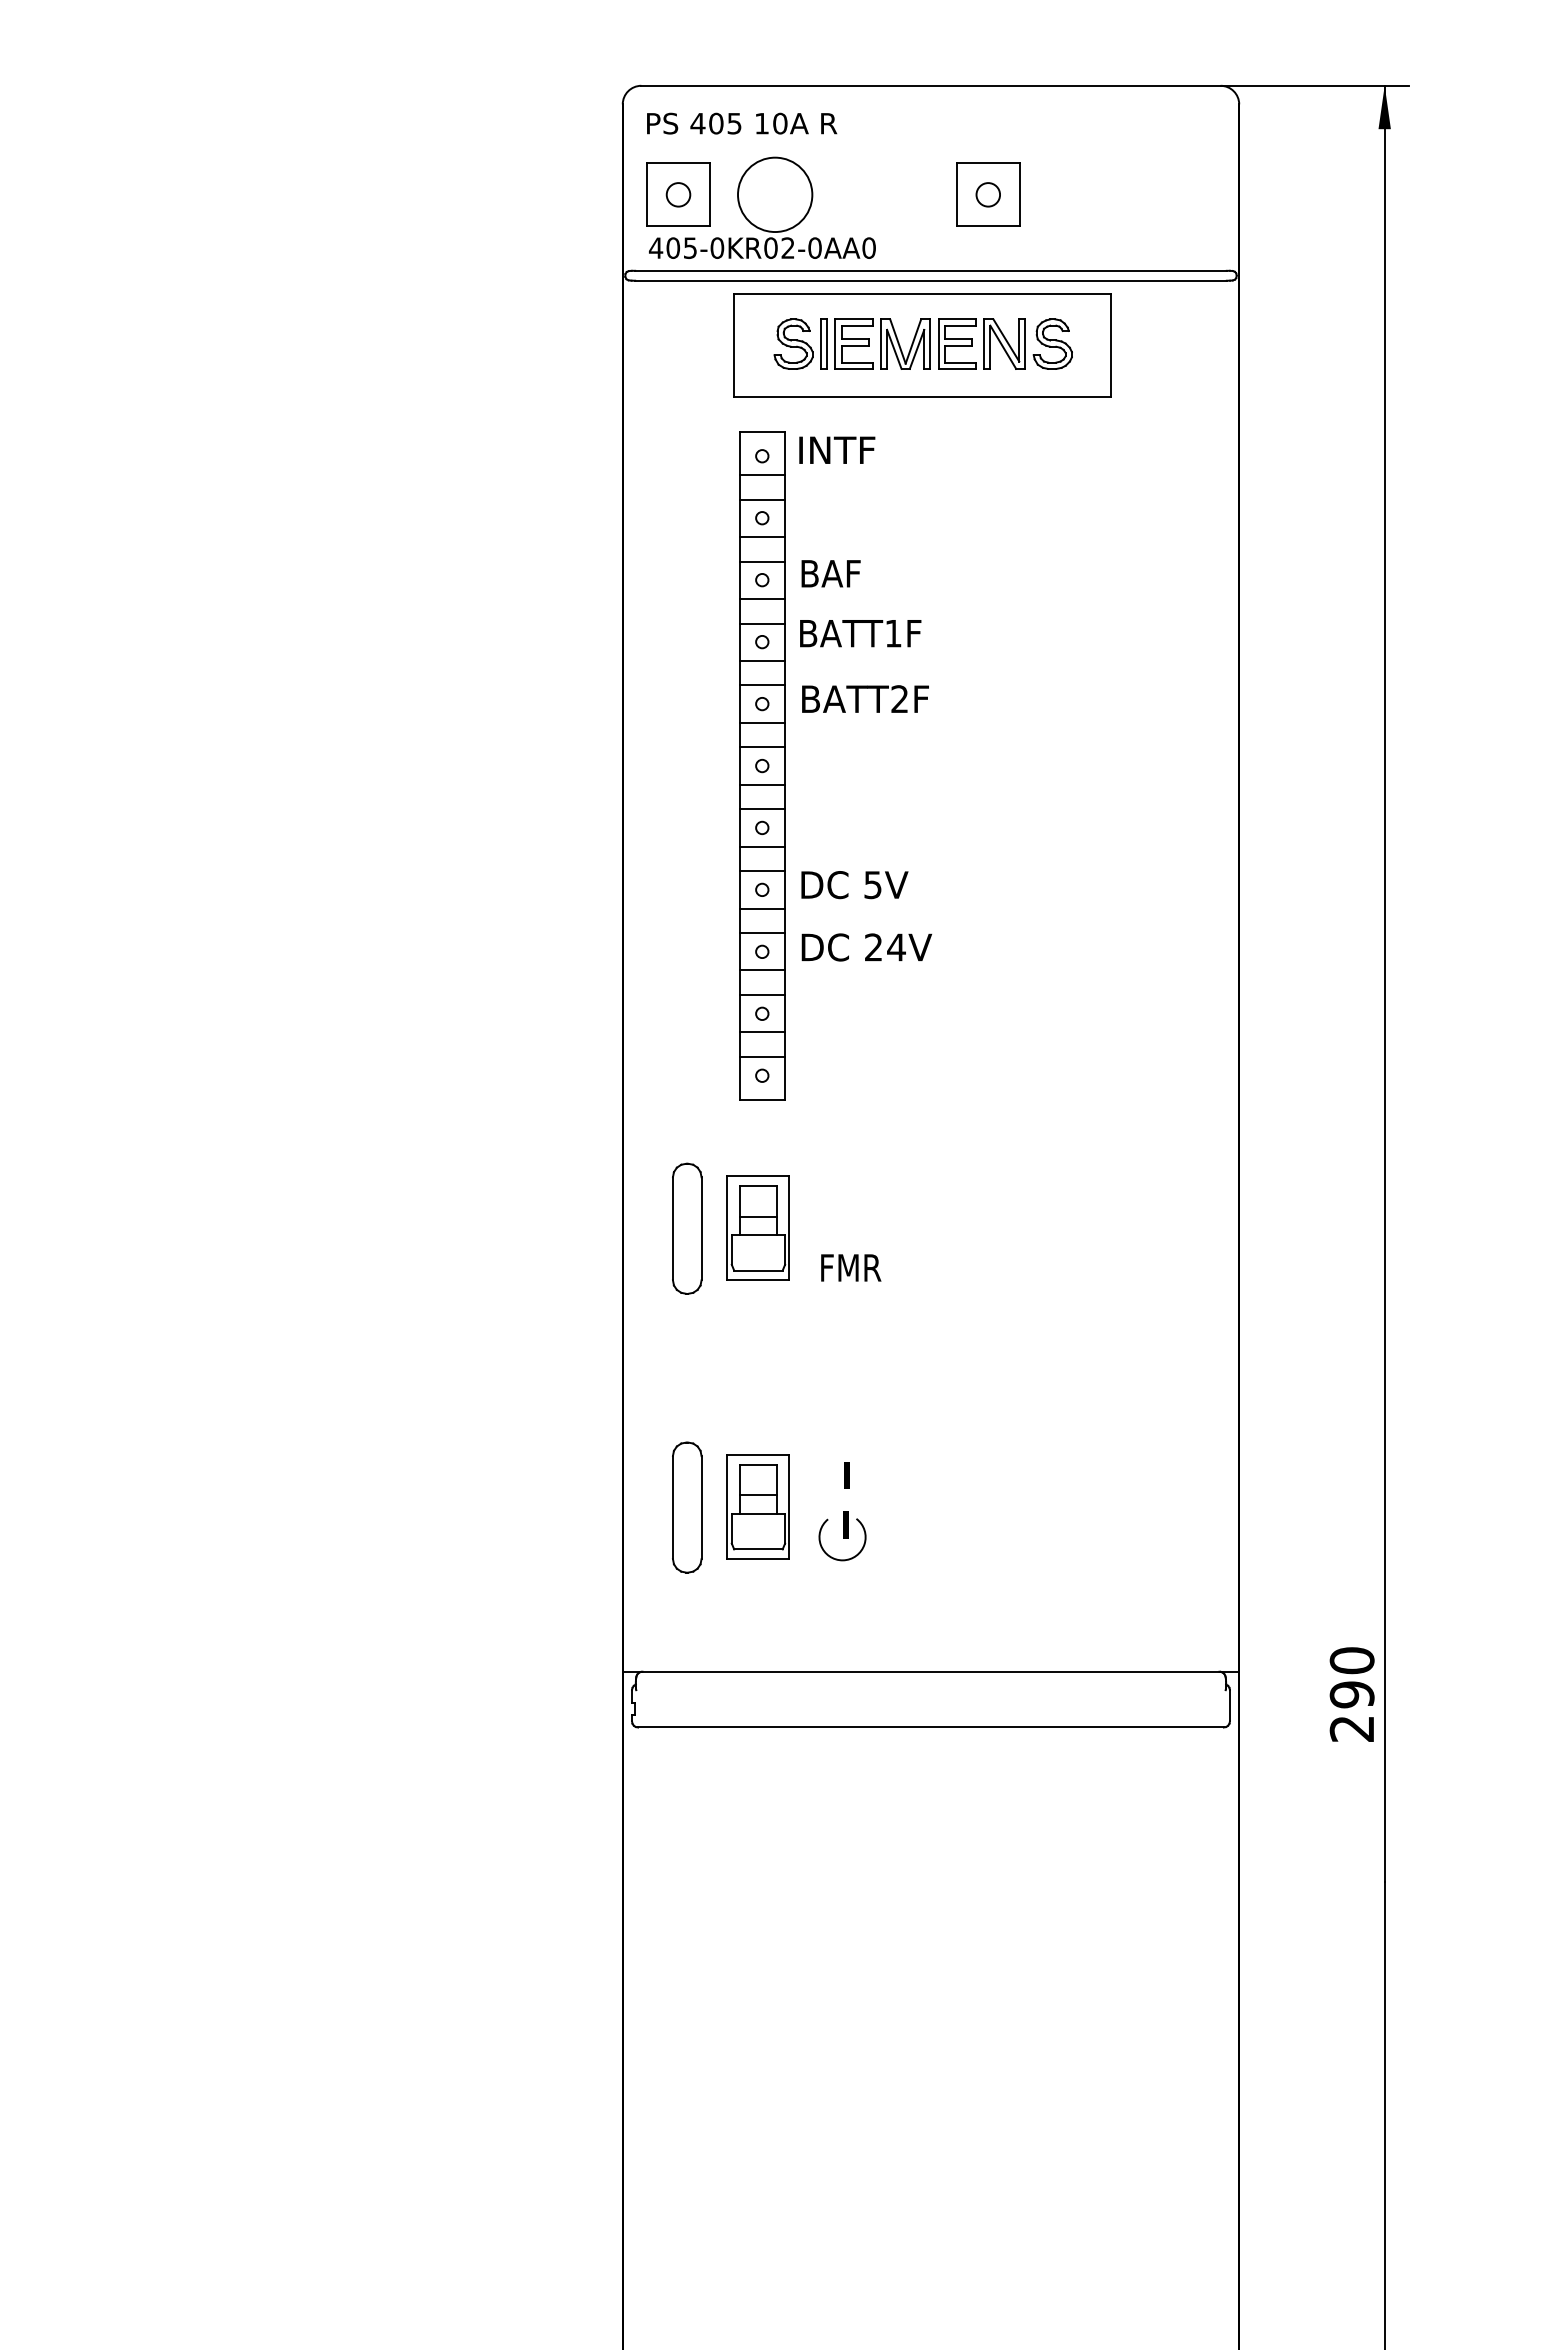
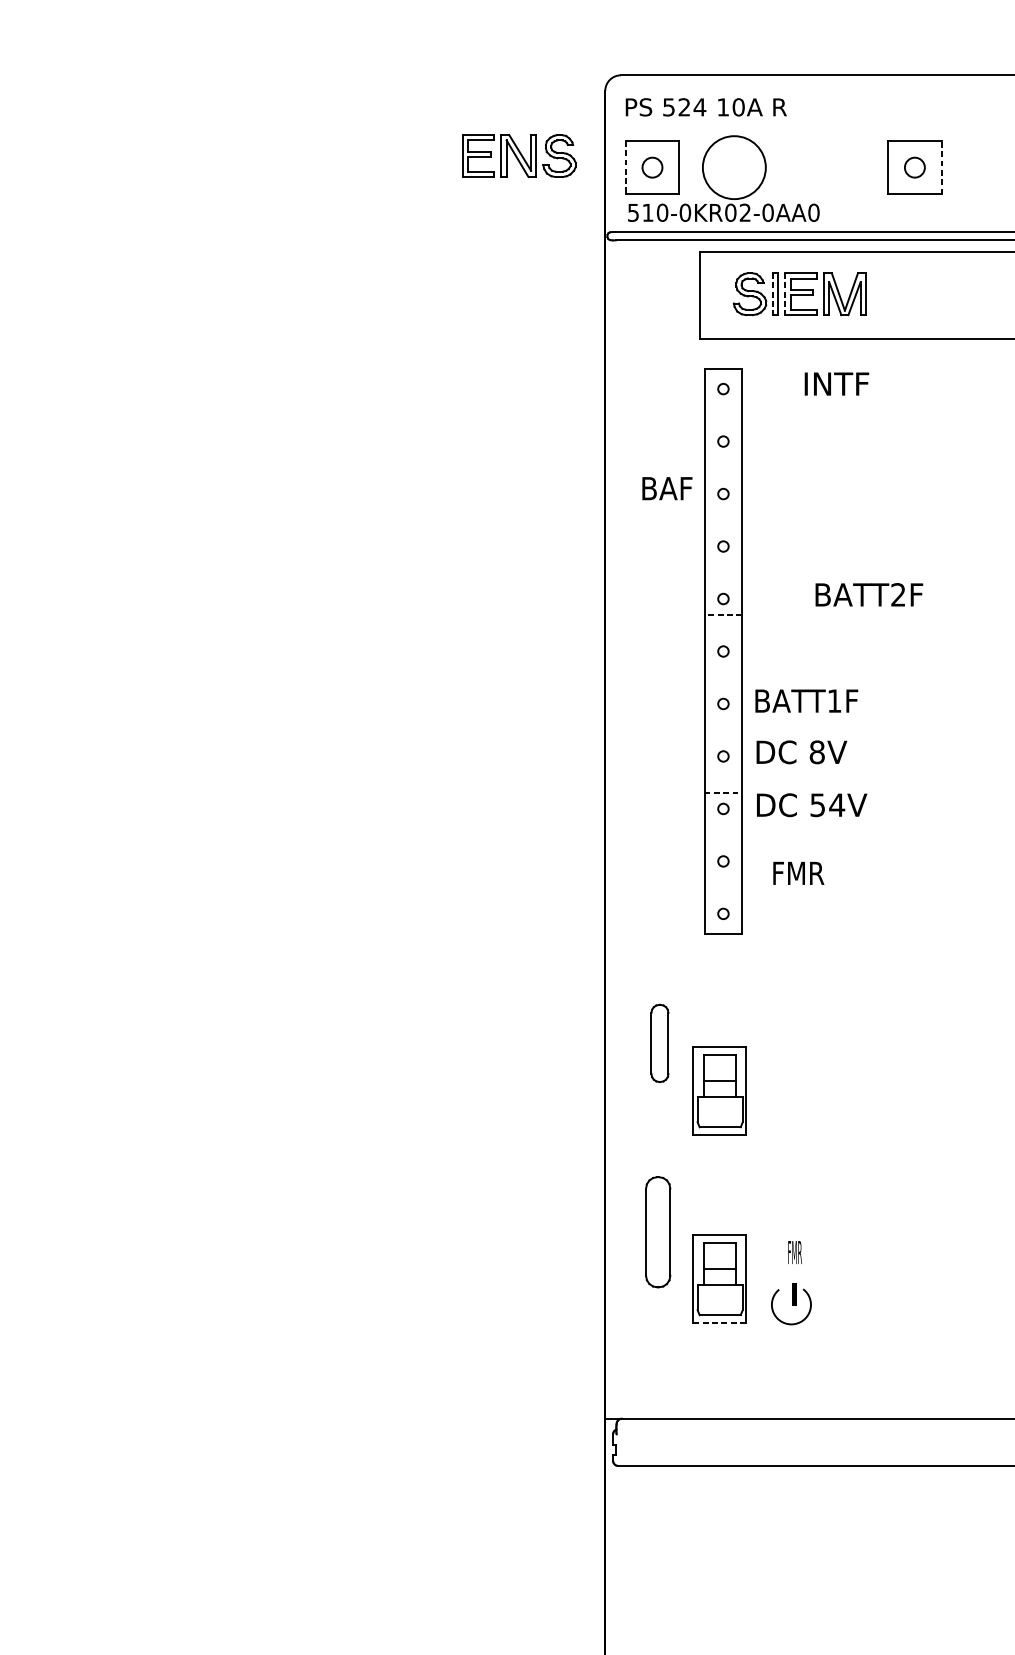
text: (716, 123) -> (684, 107), 405 -> 524
line: (646, 194) -> (625, 167), solid -> dashed
line: (1019, 194) -> (941, 167), solid -> dashed
text: (672, 247) -> (647, 212), 405-0KR02-0AA0 -> 510-0KR02-0AA0
part: (1005, 343) -> (519, 155), moved
line: (821, 344) -> (773, 294), solid -> dashed
line: (835, 344) -> (785, 294), solid -> dashed
text: (837, 449) -> (837, 383), moved
line: (762, 474) -> (723, 404), removed
line: (762, 499) -> (723, 425), removed
line: (762, 536) -> (723, 457), removed
line: (762, 561) -> (723, 478), removed
text: (830, 573) -> (666, 488), moved
line: (762, 598) -> (723, 509), removed
line: (762, 623) -> (723, 530), removed
text: (860, 633) -> (806, 701), moved
line: (762, 660) -> (723, 562), removed
line: (762, 685) -> (723, 583), removed
text: (865, 698) -> (869, 594), moved
line: (761, 722) -> (722, 614), solid -> dashed
line: (762, 747) -> (723, 635), removed
line: (762, 784) -> (723, 667), removed
line: (762, 809) -> (723, 688), removed
line: (762, 846) -> (723, 719), removed
line: (762, 871) -> (723, 740), removed
text: (872, 885) -> (816, 752), 5V -> 8V
line: (762, 908) -> (723, 772), removed
line: (762, 933) -> (723, 793), solid -> dashed
text: (873, 947) -> (817, 805), 24V -> 54V
line: (762, 970) -> (723, 824), removed
line: (762, 995) -> (723, 845), removed
line: (762, 1032) -> (723, 877), removed
line: (762, 1057) -> (723, 898), removed
part: (757, 1227) -> (719, 1090), moved
part: (687, 1228) -> (660, 1043), size x0.7
text: (851, 1267) -> (799, 873), moved
text: (846, 1475) -> (794, 1252), I -> FMR
part: (687, 1507) -> (658, 1232), moved
line: (757, 1559) -> (719, 1323), solid -> dashed

